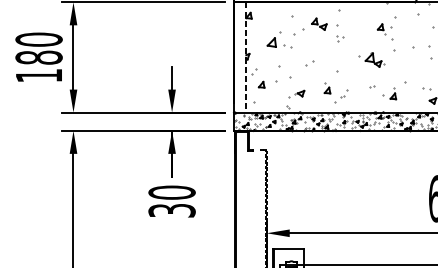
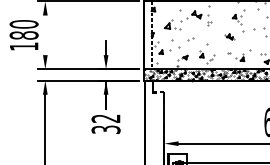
line: (73, 57) -> (45, 35), removed
part: (372, 59) -> (229, 36), size x0.6
text: (171, 192) -> (105, 118), 30 -> 32

